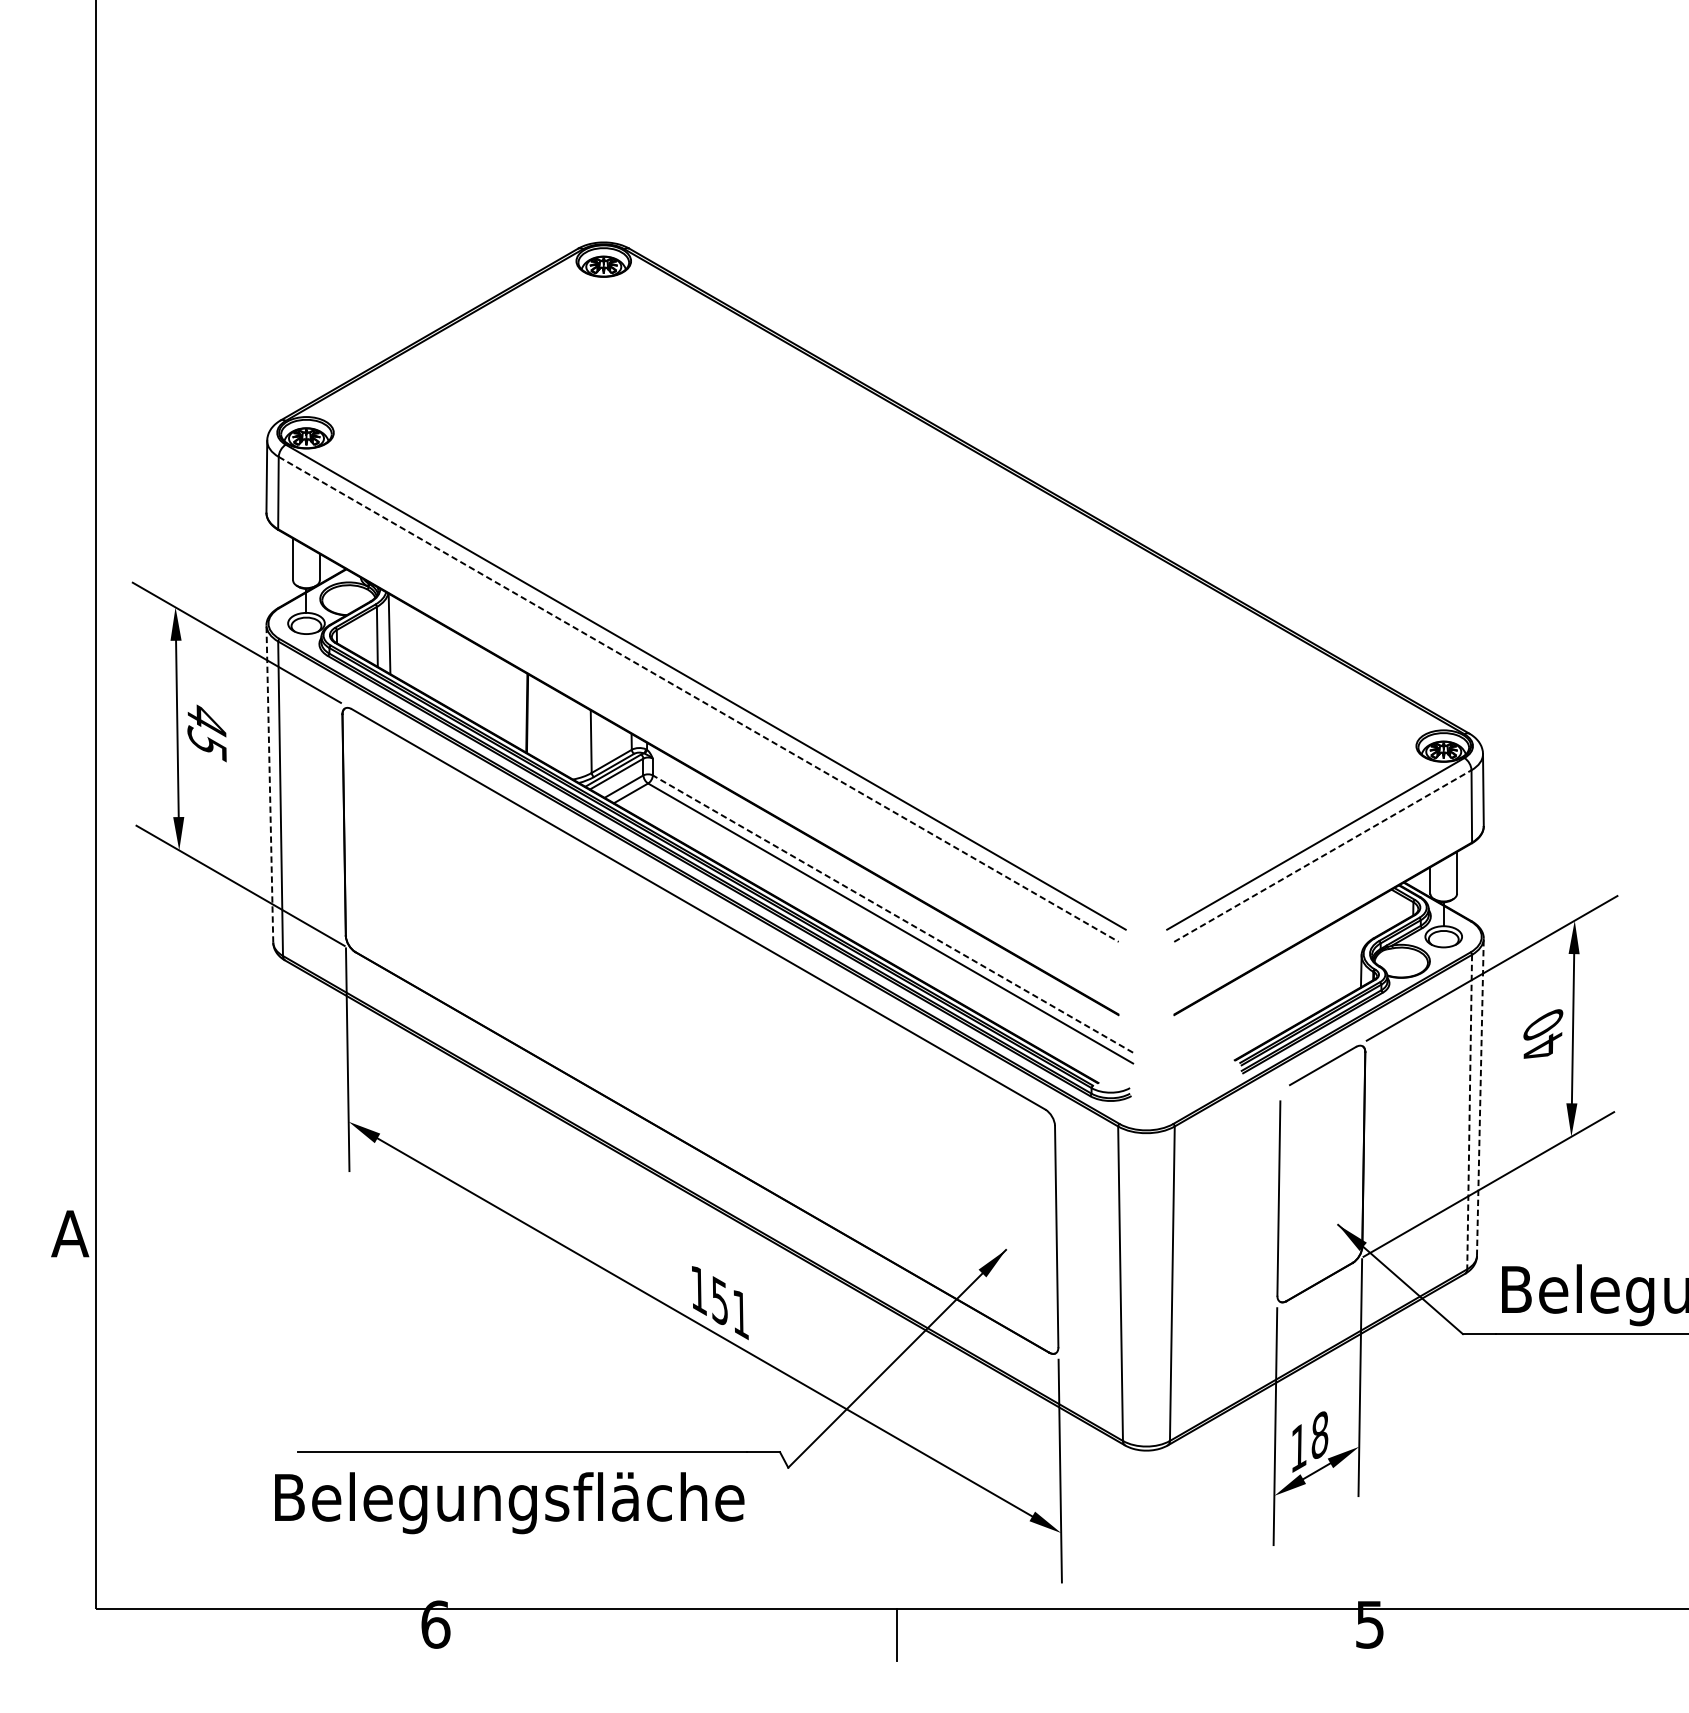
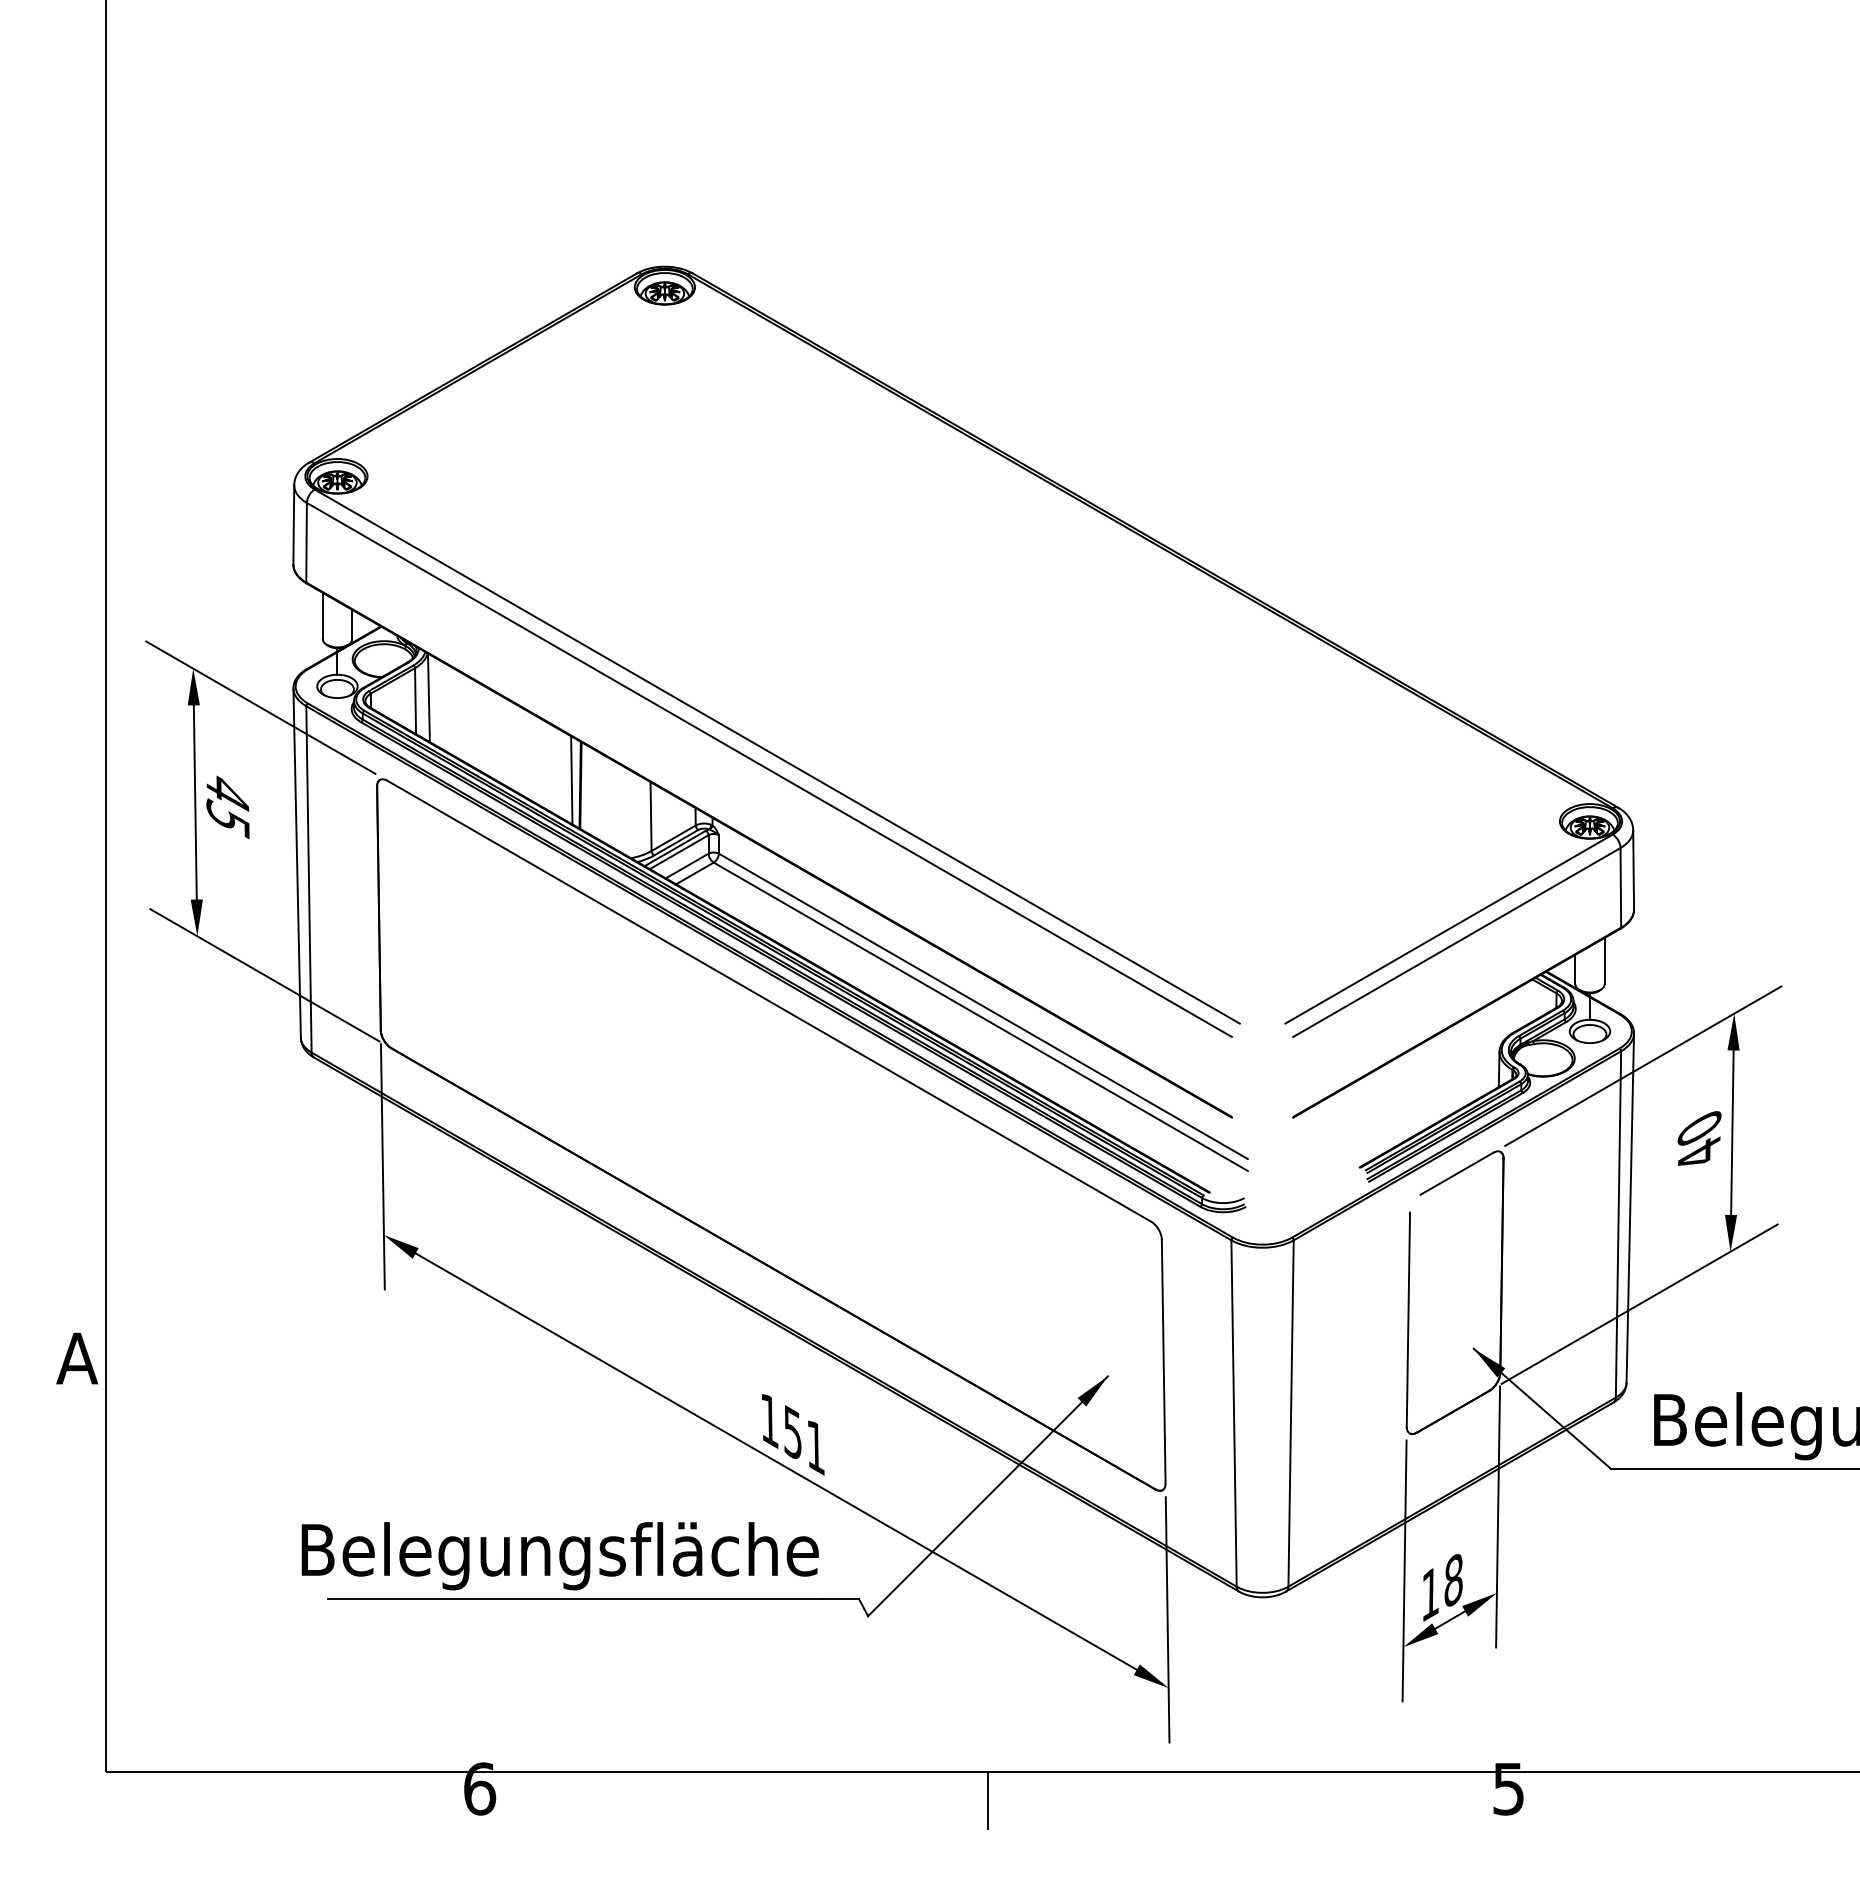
line: (698, 699) -> (769, 770), dashed -> solid
line: (518, 708) -> (571, 780), added
line: (270, 784) -> (297, 863), dashed -> solid
line: (1323, 856) -> (1457, 942), dashed -> solid
line: (892, 914) -> (982, 1006), dashed -> solid
line: (1480, 1097) -> (1630, 1208), dashed -> solid
line: (1469, 1112) -> (1618, 1224), dashed -> solid
text: (508, 1503) -> (559, 1556), moved

